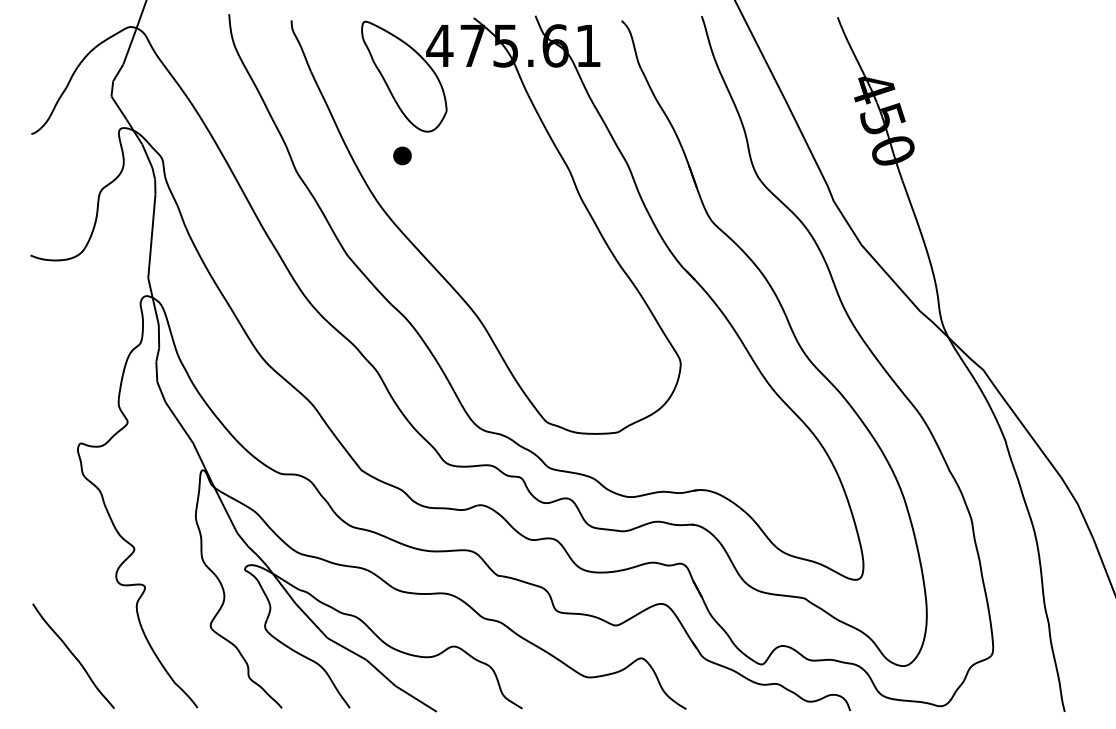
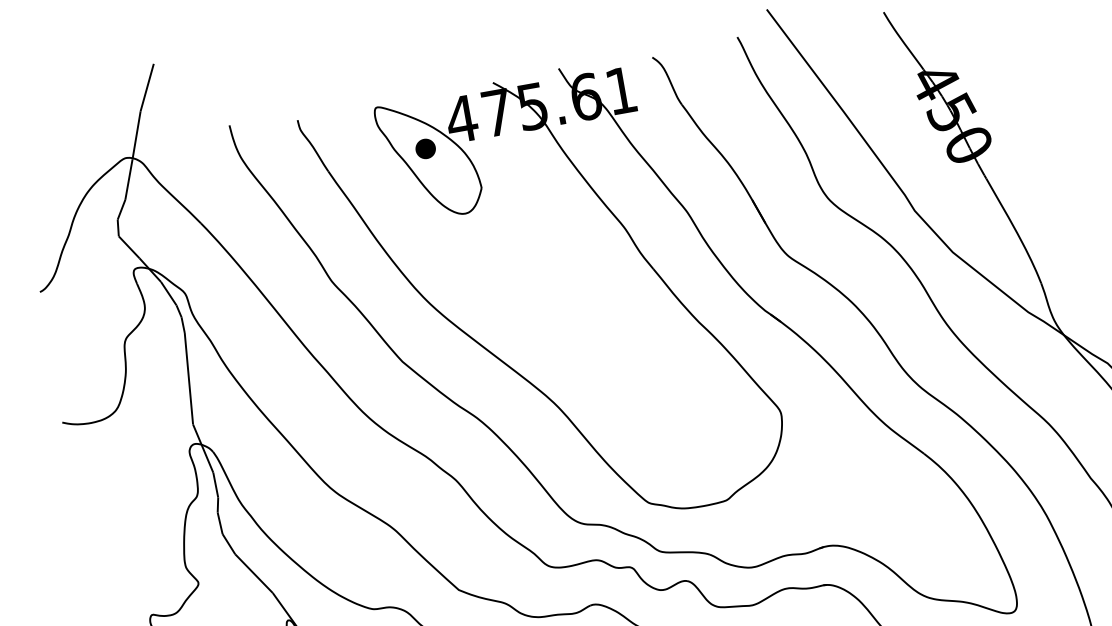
part: (402, 155) -> (425, 148), moved

